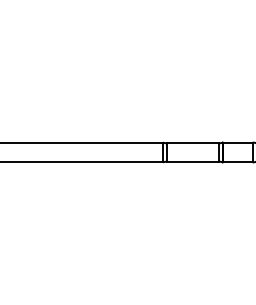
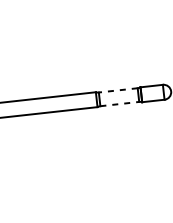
line: (192, 143) -> (117, 90), solid -> dashed
line: (192, 161) -> (119, 104), solid -> dashed

